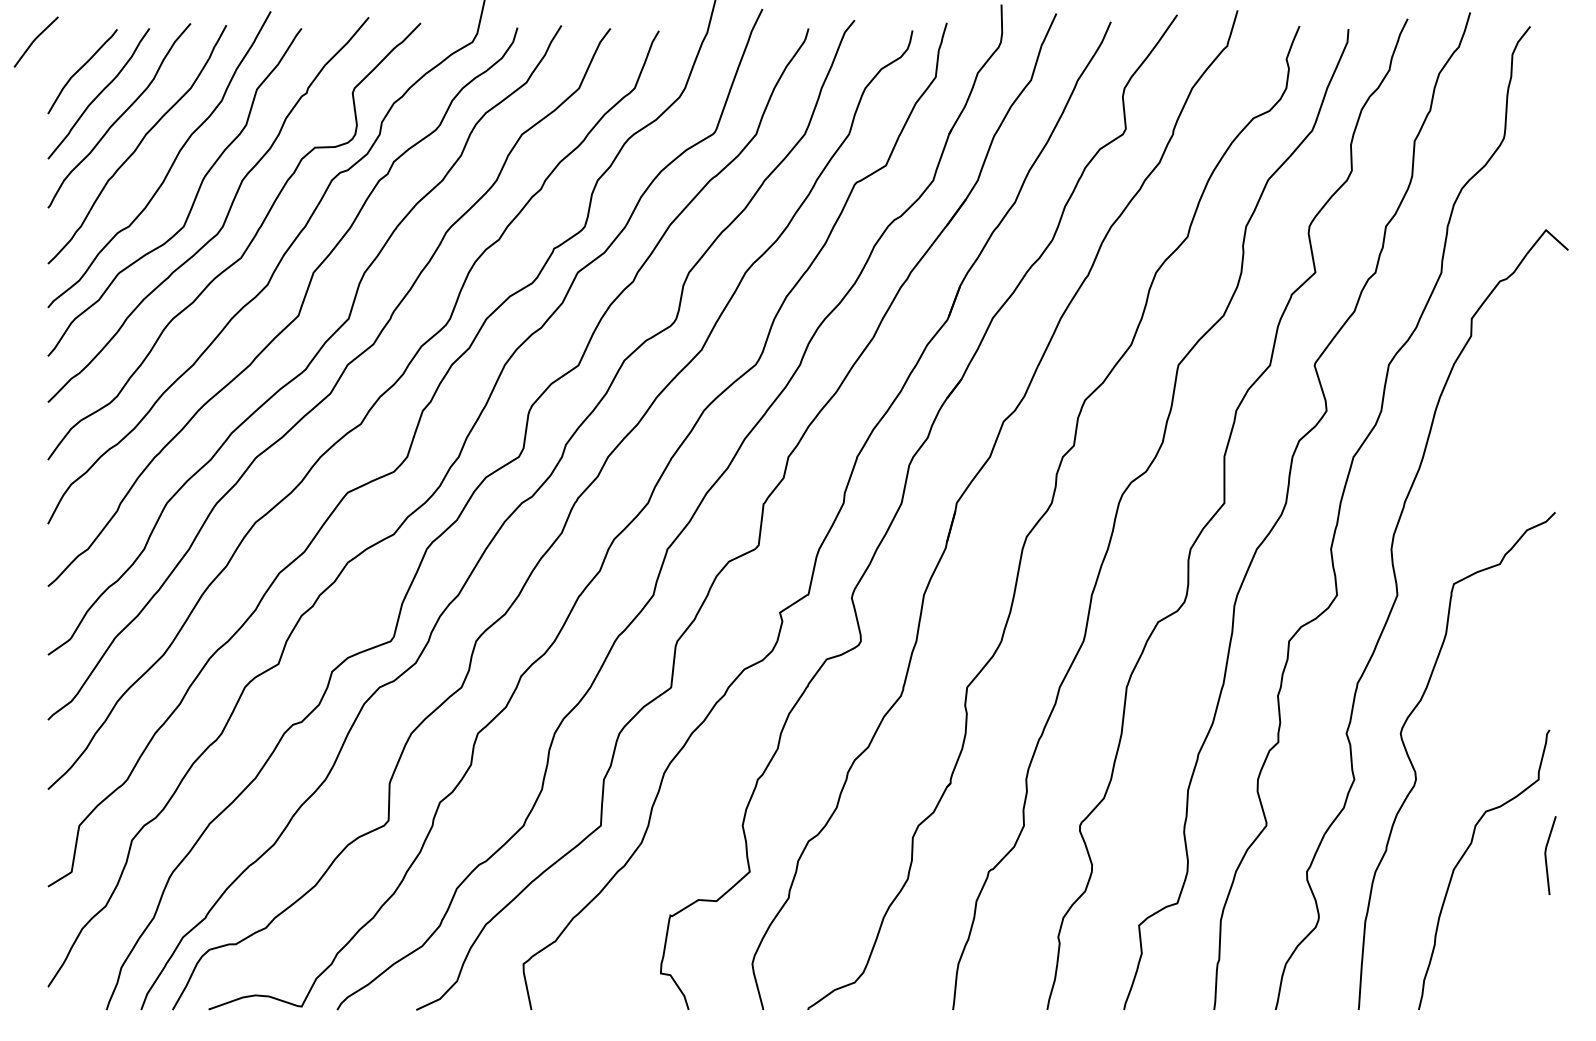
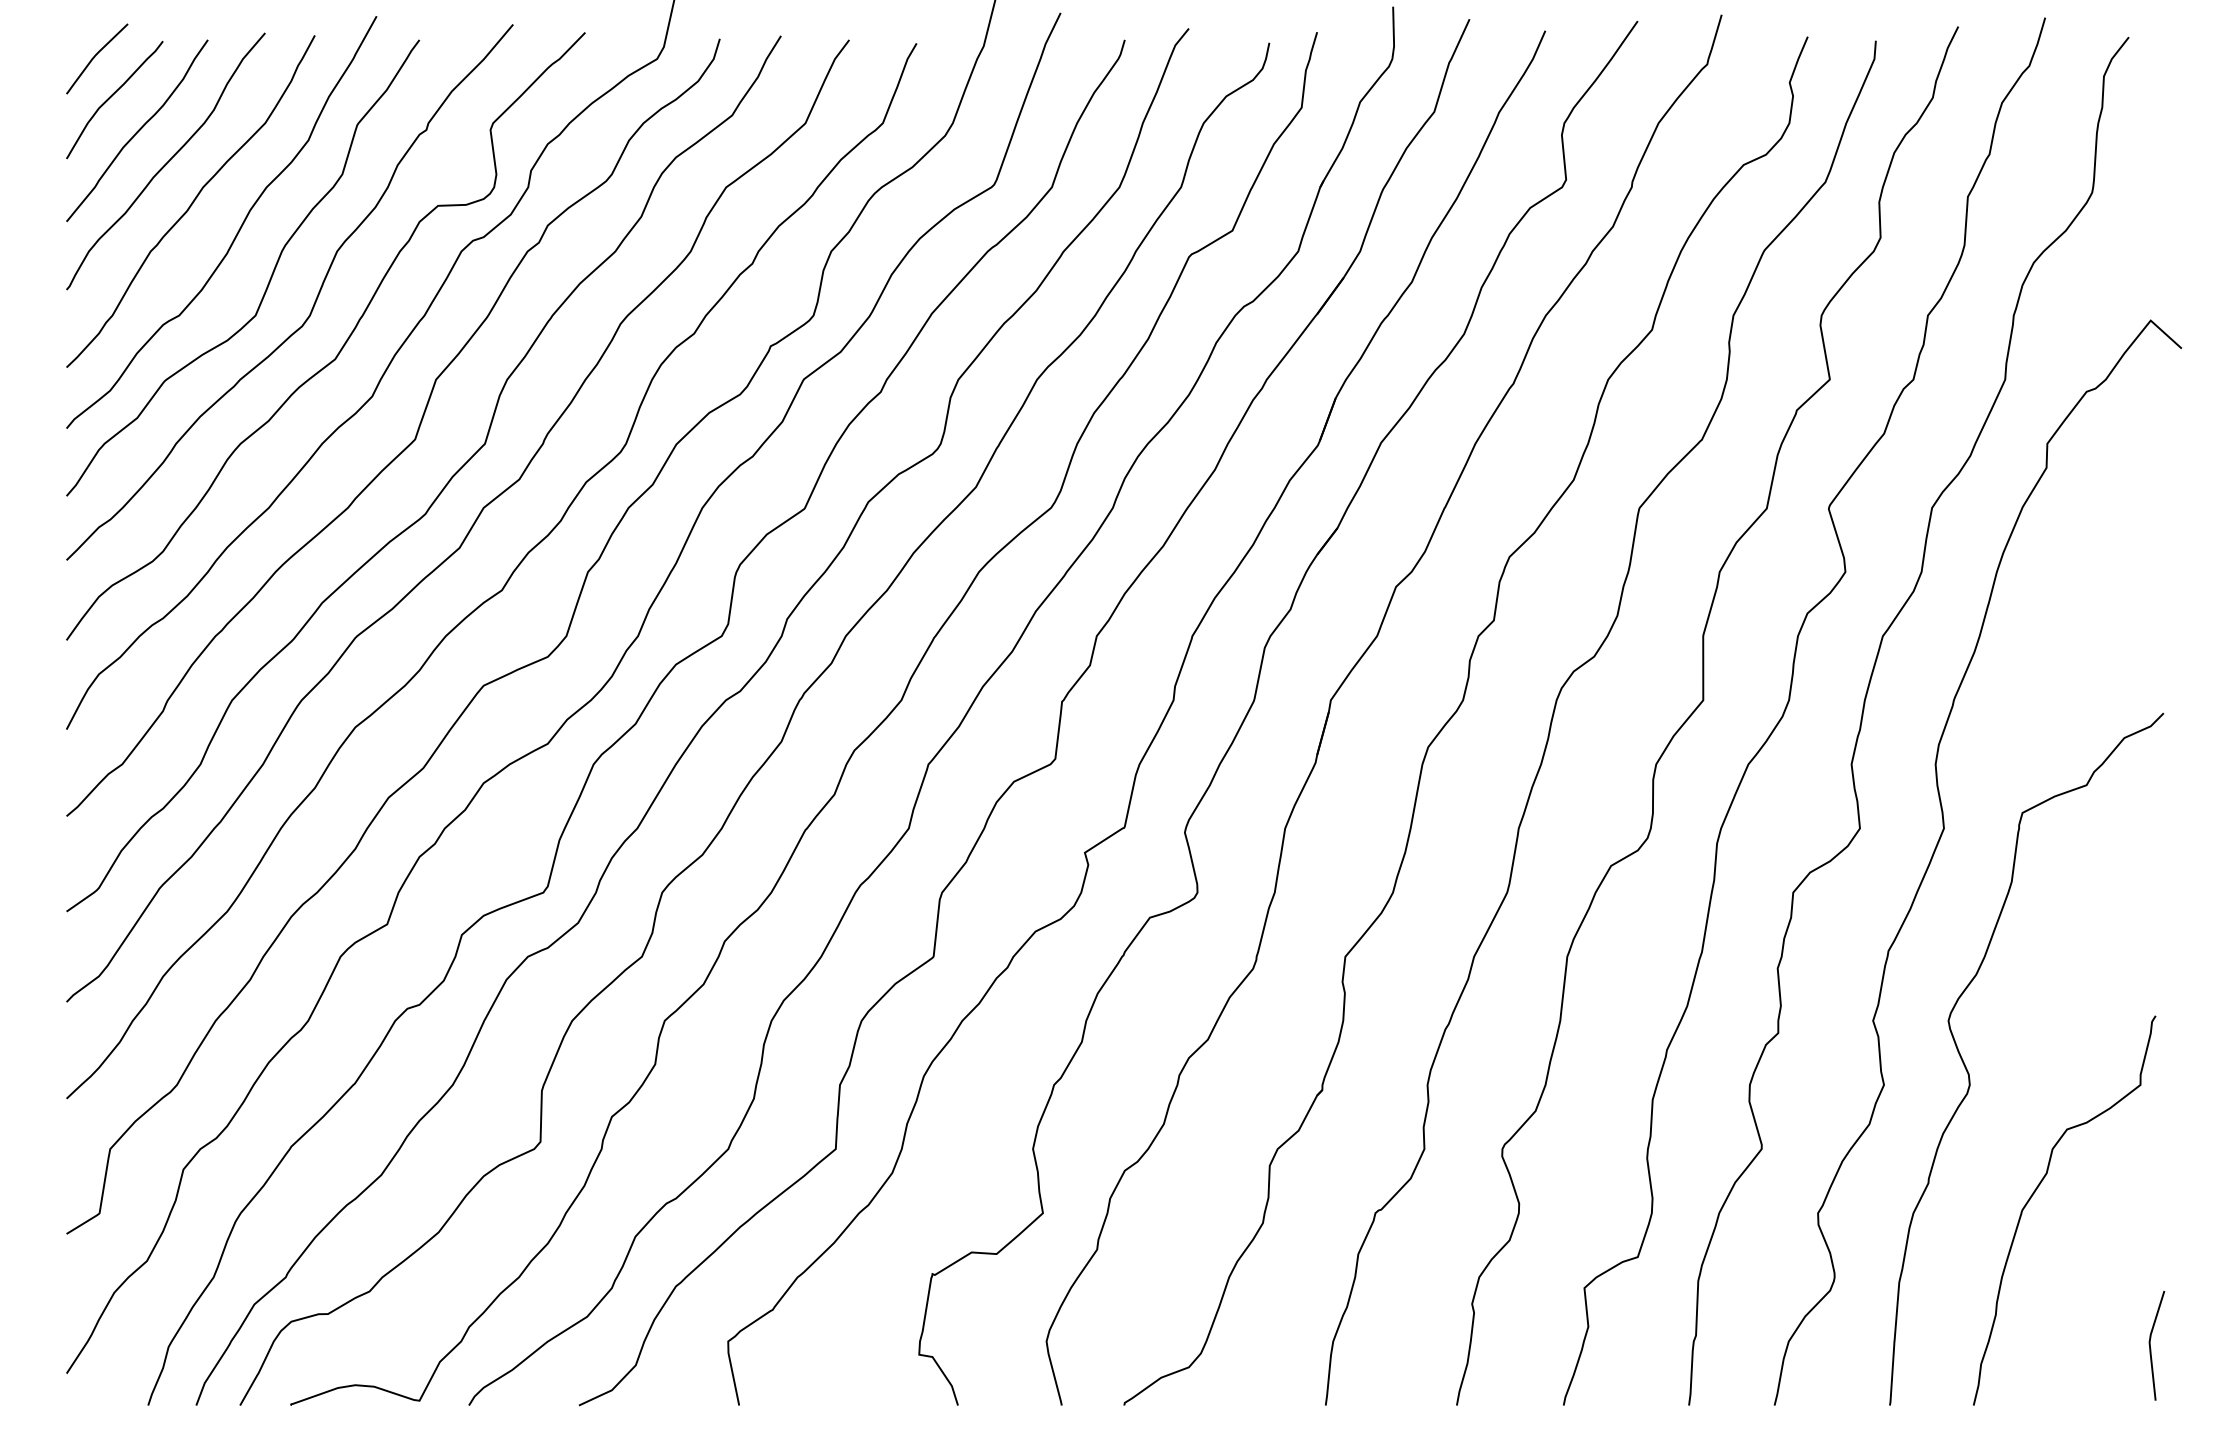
curve: (34, 41) -> (95, 57), moved
curve: (1546, 857) -> (2151, 1348), moved

